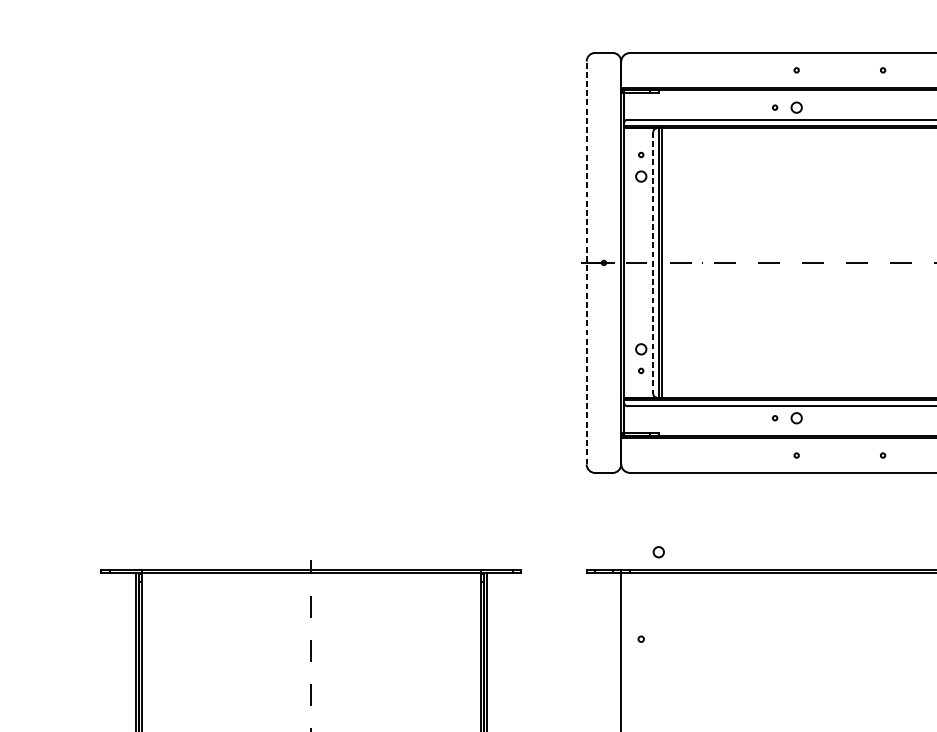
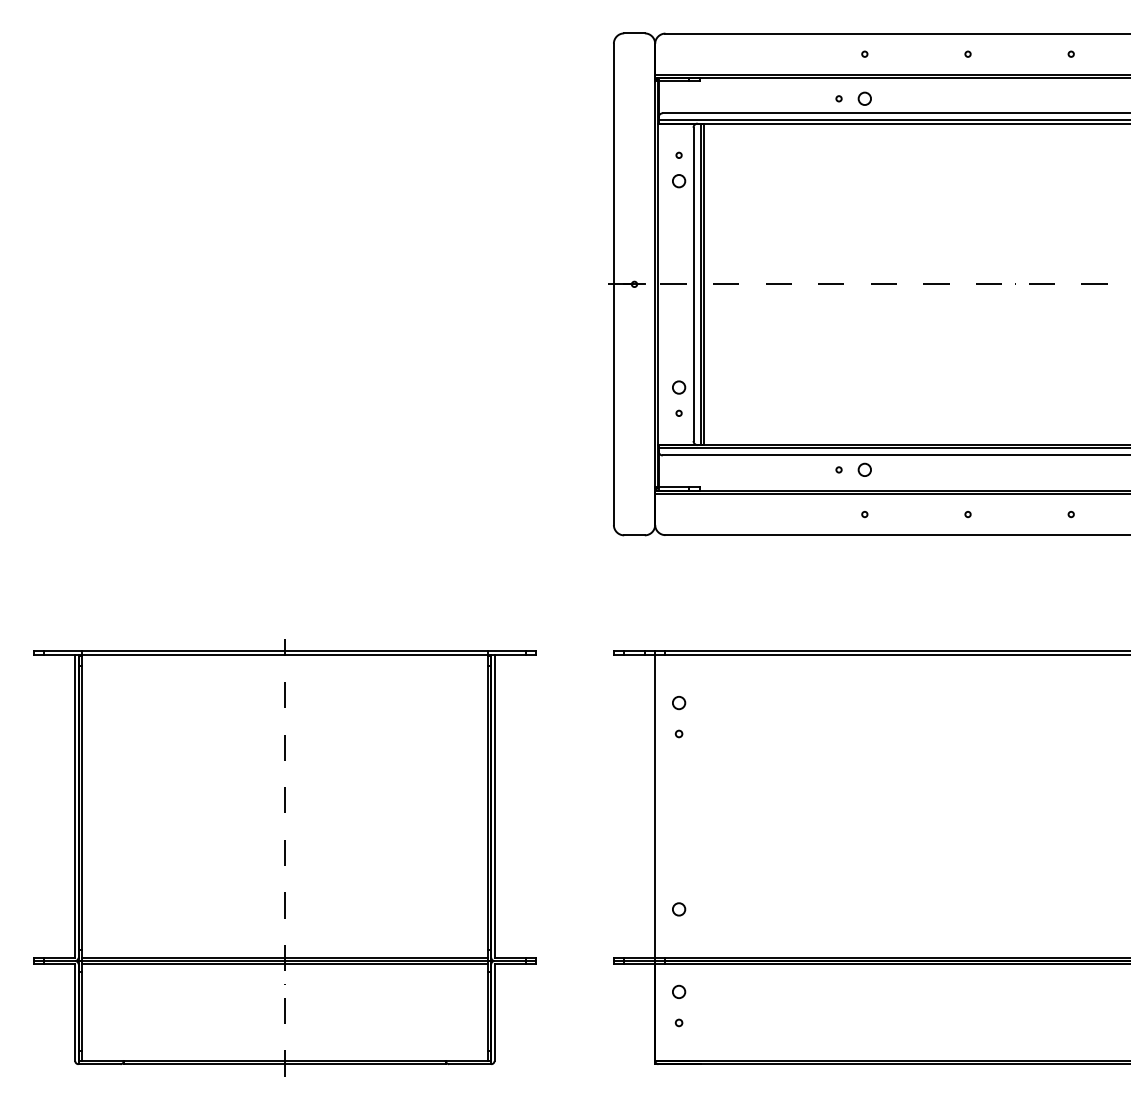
line: (586, 263) -> (613, 284), dashed -> solid
line: (653, 263) -> (693, 284), dashed -> solid
circle: (659, 552) -> (679, 703), moved

